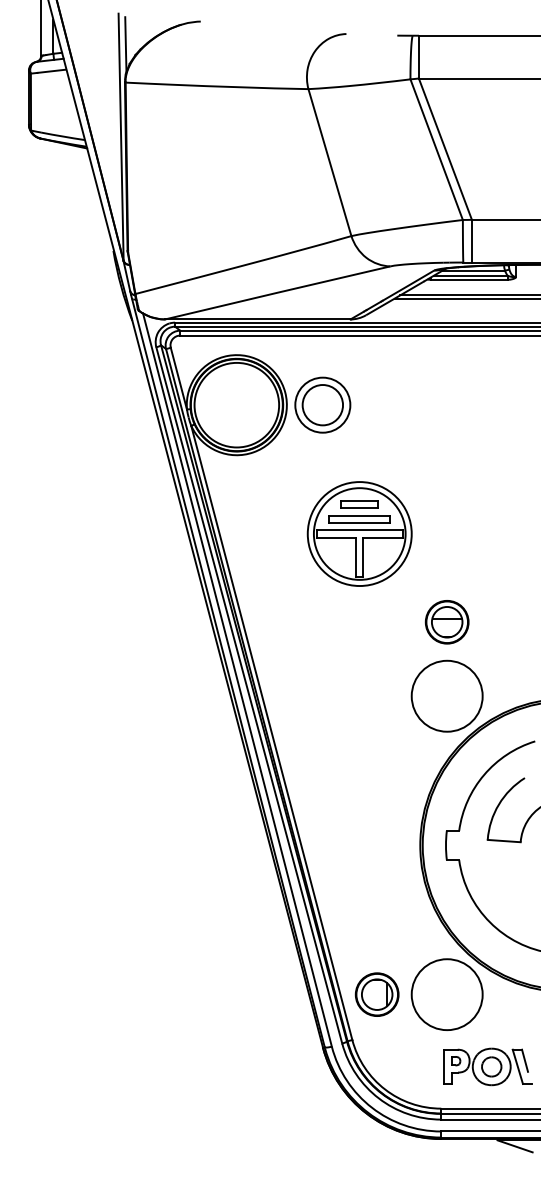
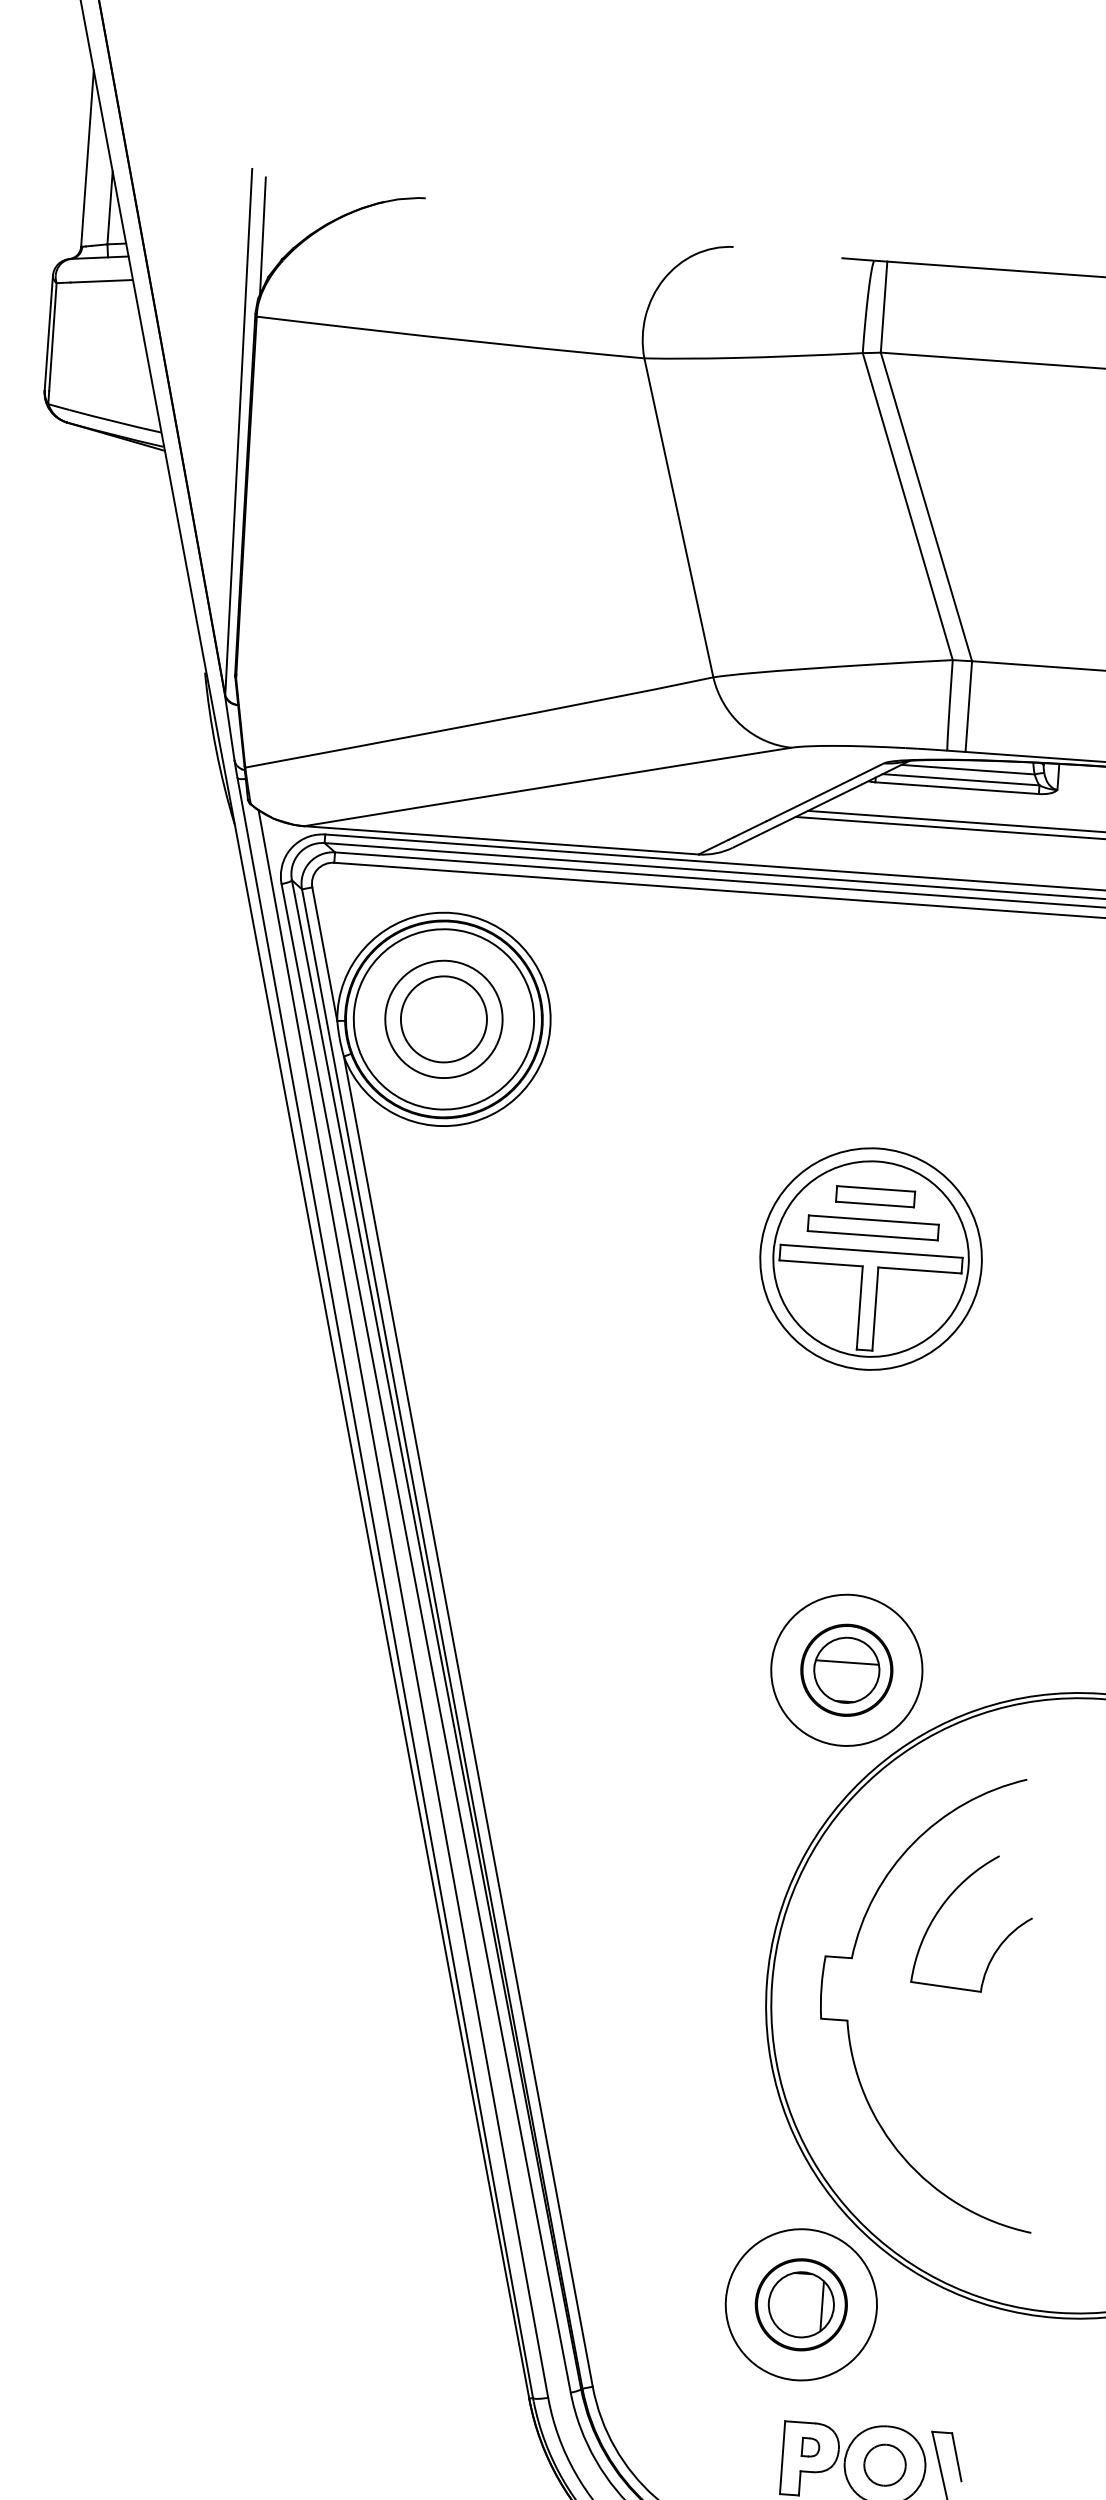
part: (322, 404) -> (443, 1017), moved
part: (359, 533) -> (870, 1257), moved
part: (446, 622) -> (845, 1670), moved
part: (376, 994) -> (799, 2304), moved

